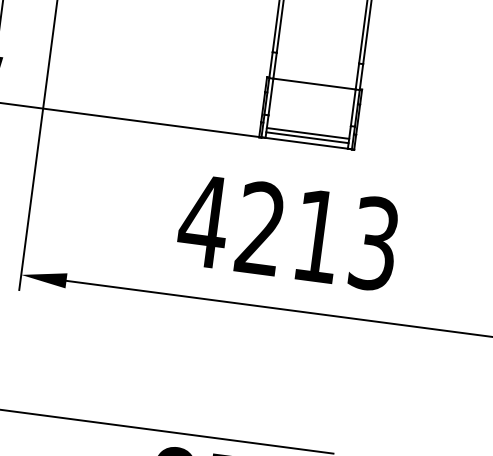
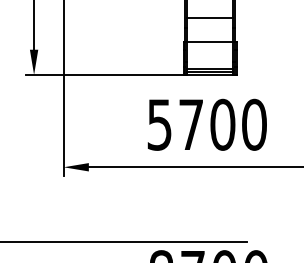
line: (320, 41) -> (210, 18), added
text: (288, 231) -> (206, 124), 4213 -> 5700

